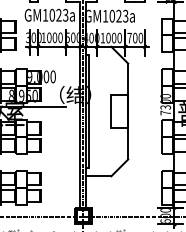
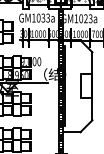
text: (58, 15) -> (43, 18), GM1023a -> GM1033a

